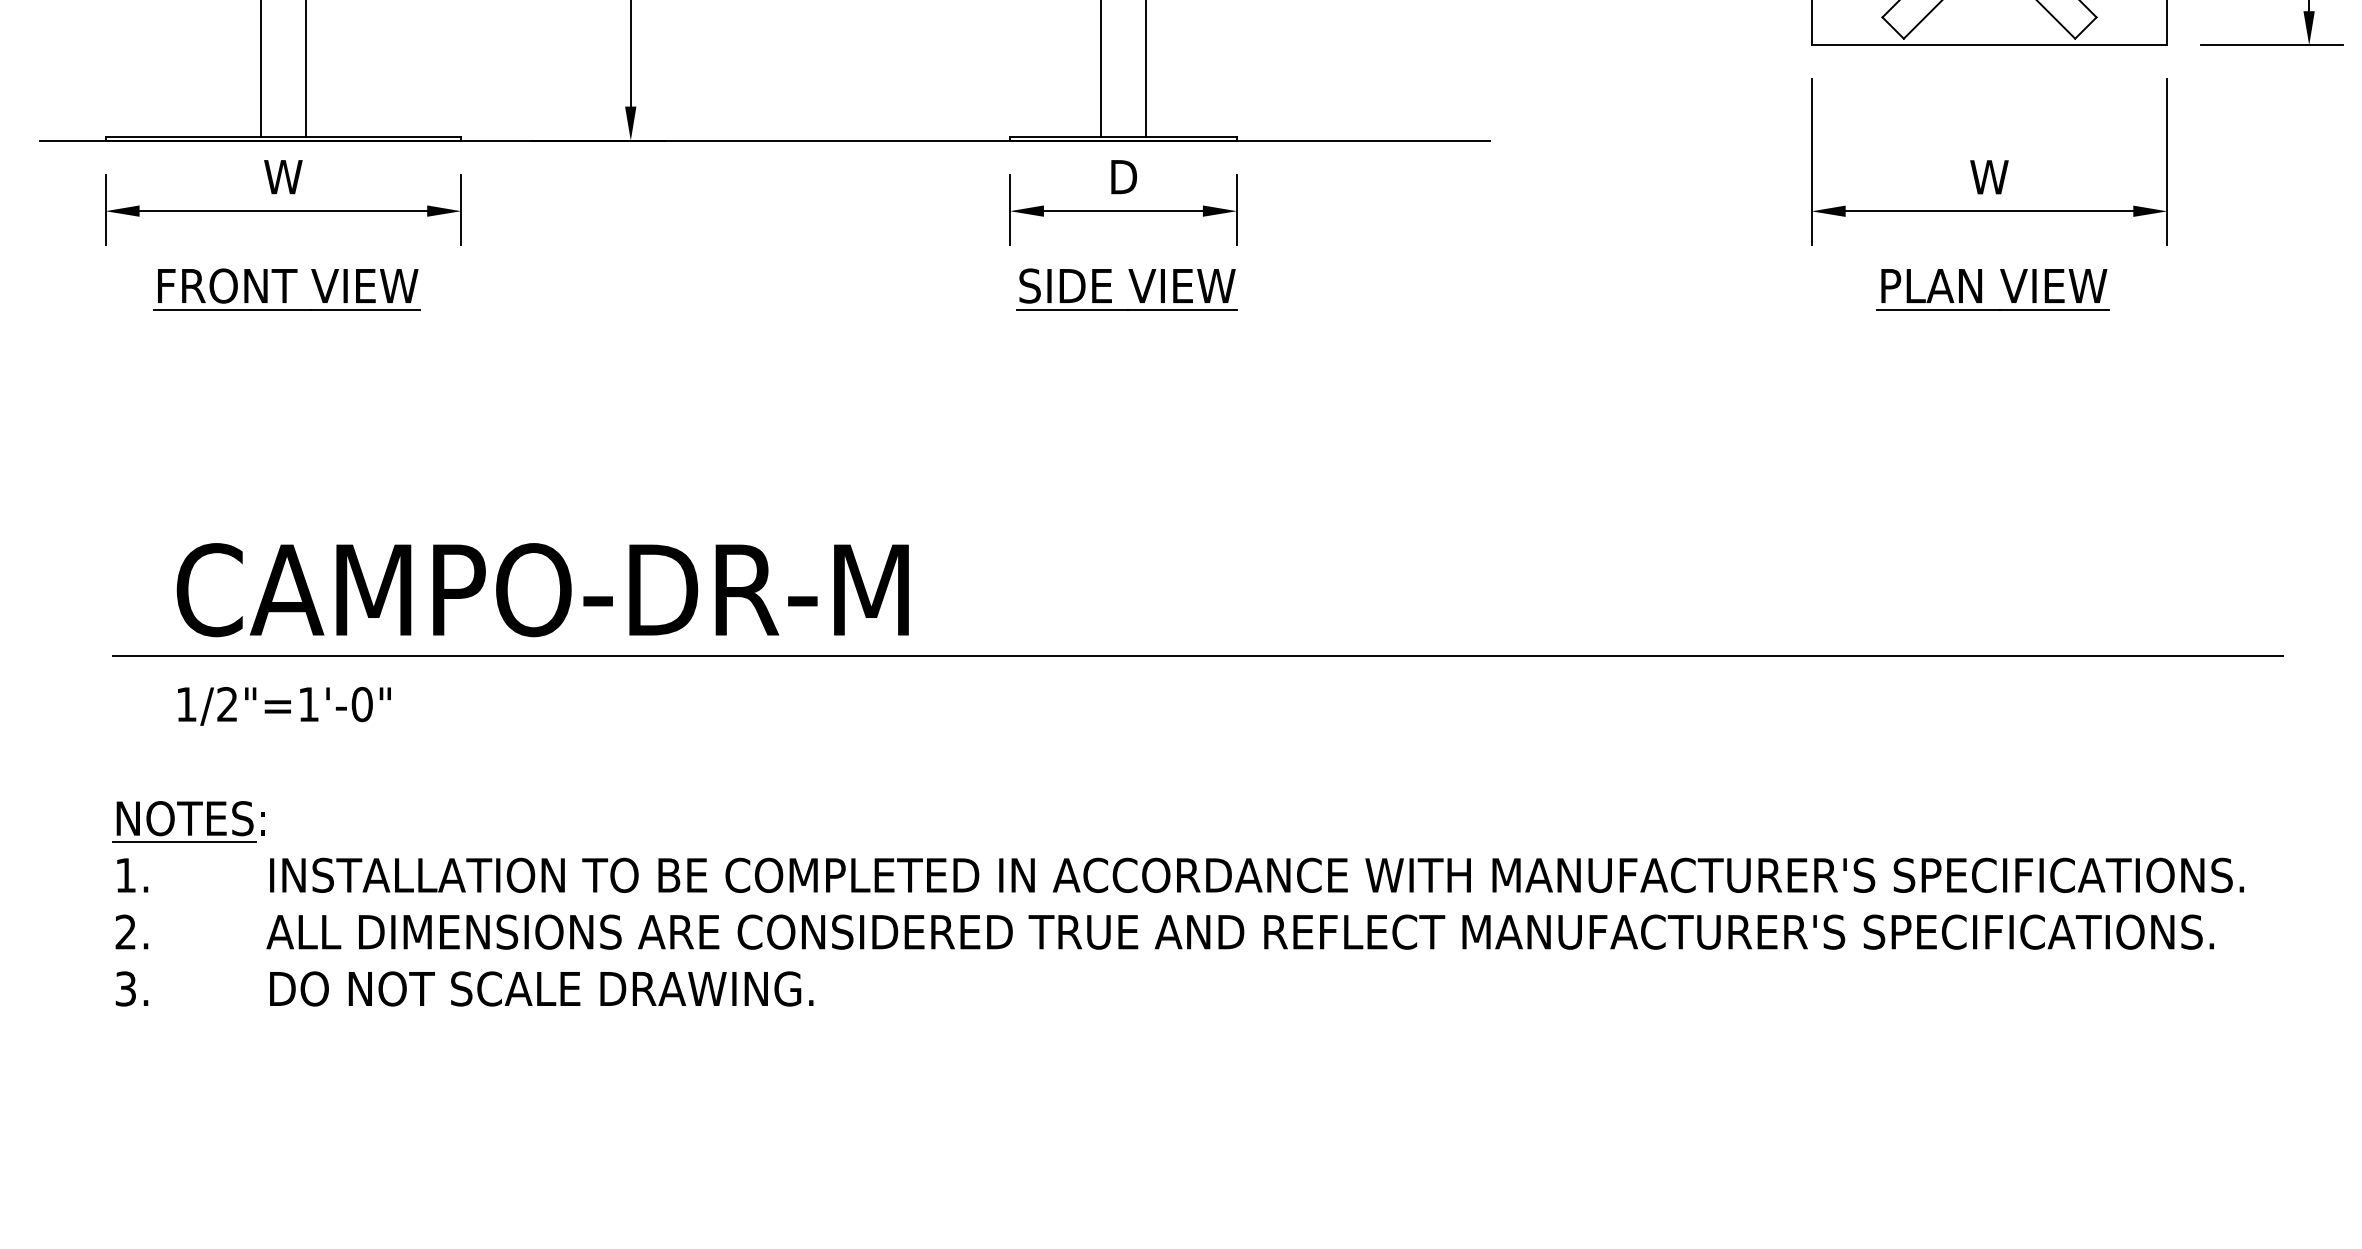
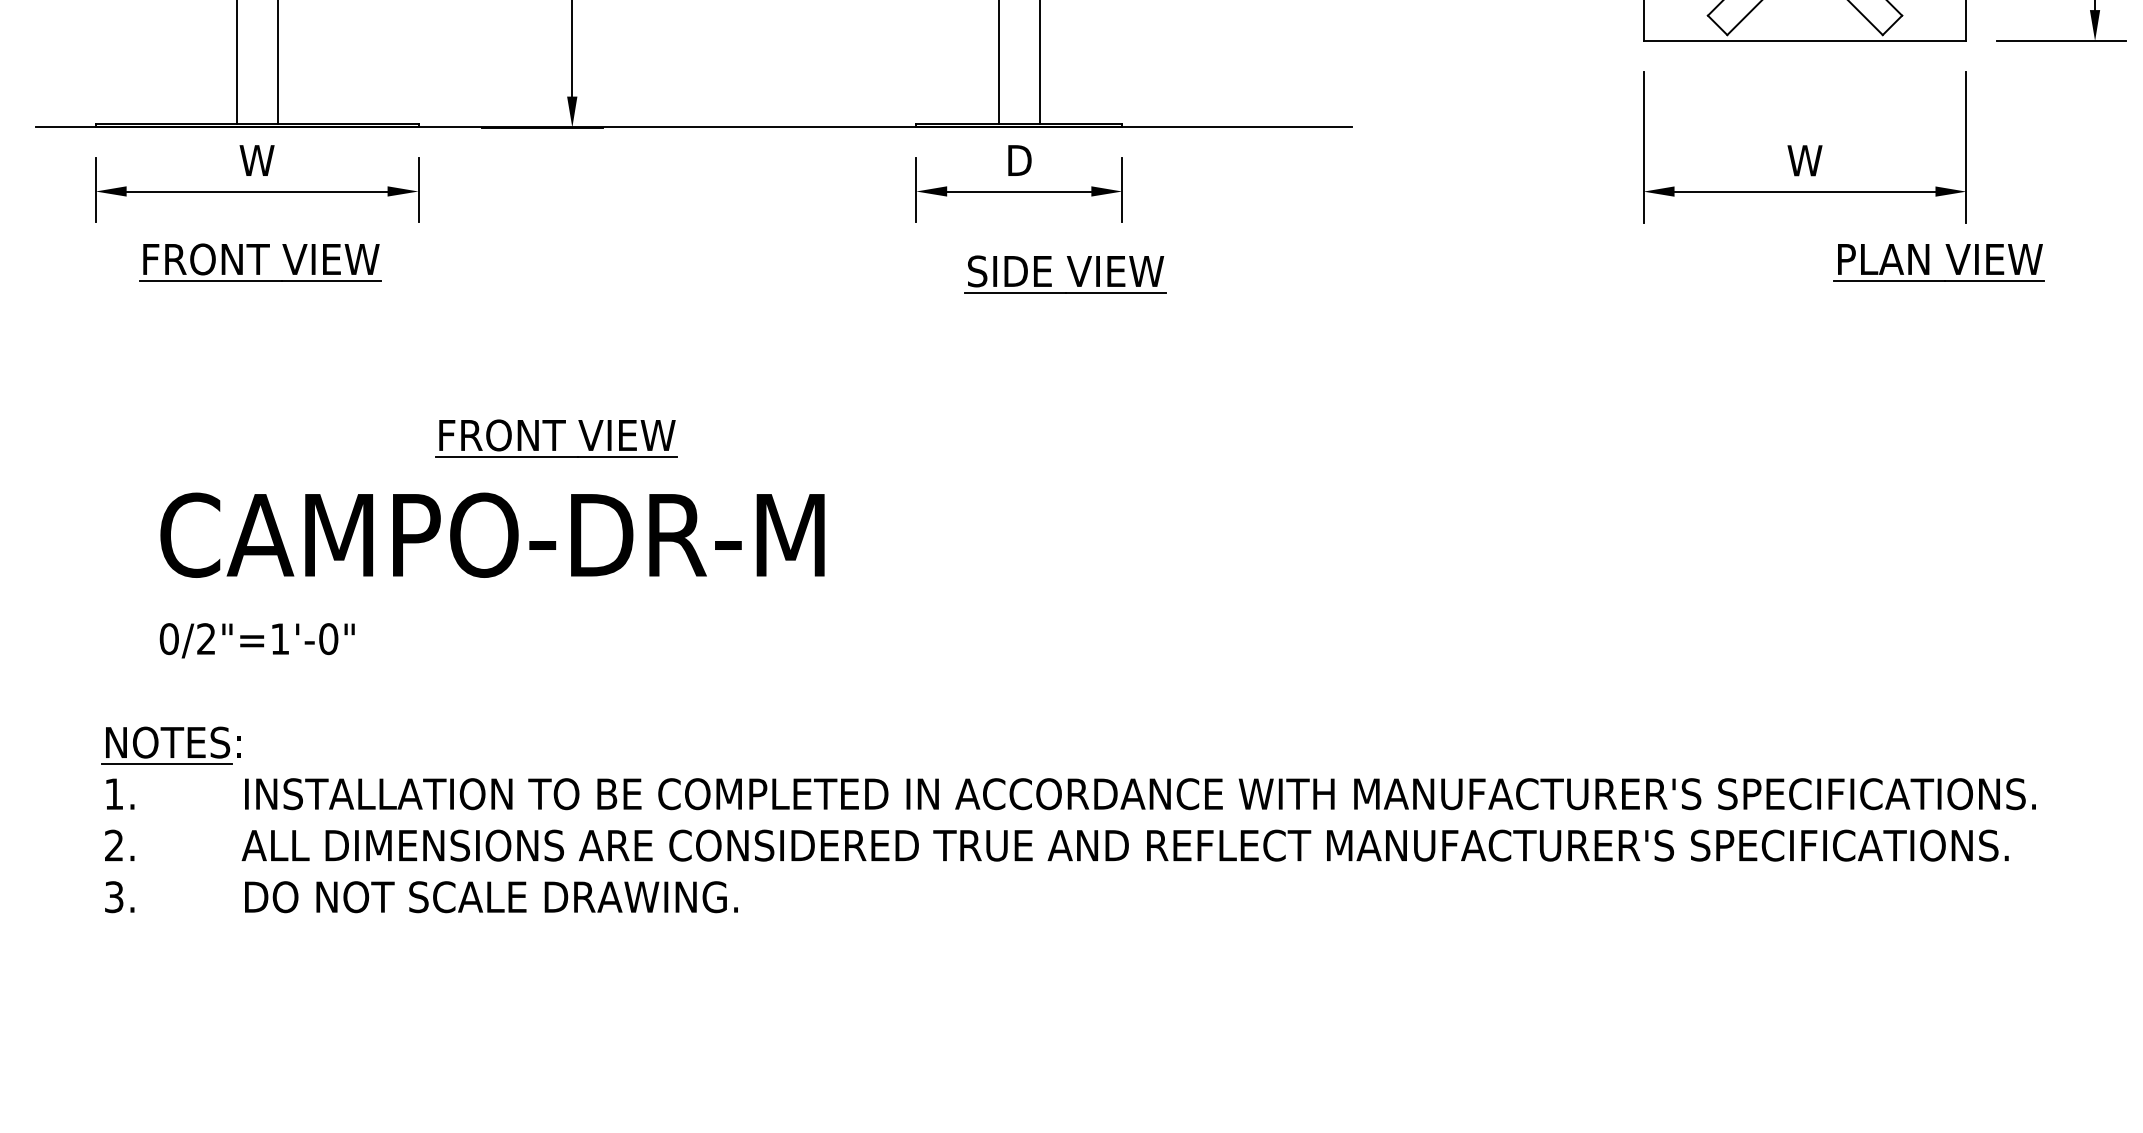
part: (1134, 288) -> (1072, 273), moved
part: (1982, 289) -> (1929, 262), moved
part: (613, 483) -> (556, 438), added
line: (1197, 656) -> (1086, 595), removed
text: (185, 704) -> (168, 639), 1/2"=1'-0" -> 0/2"=1'-0"

